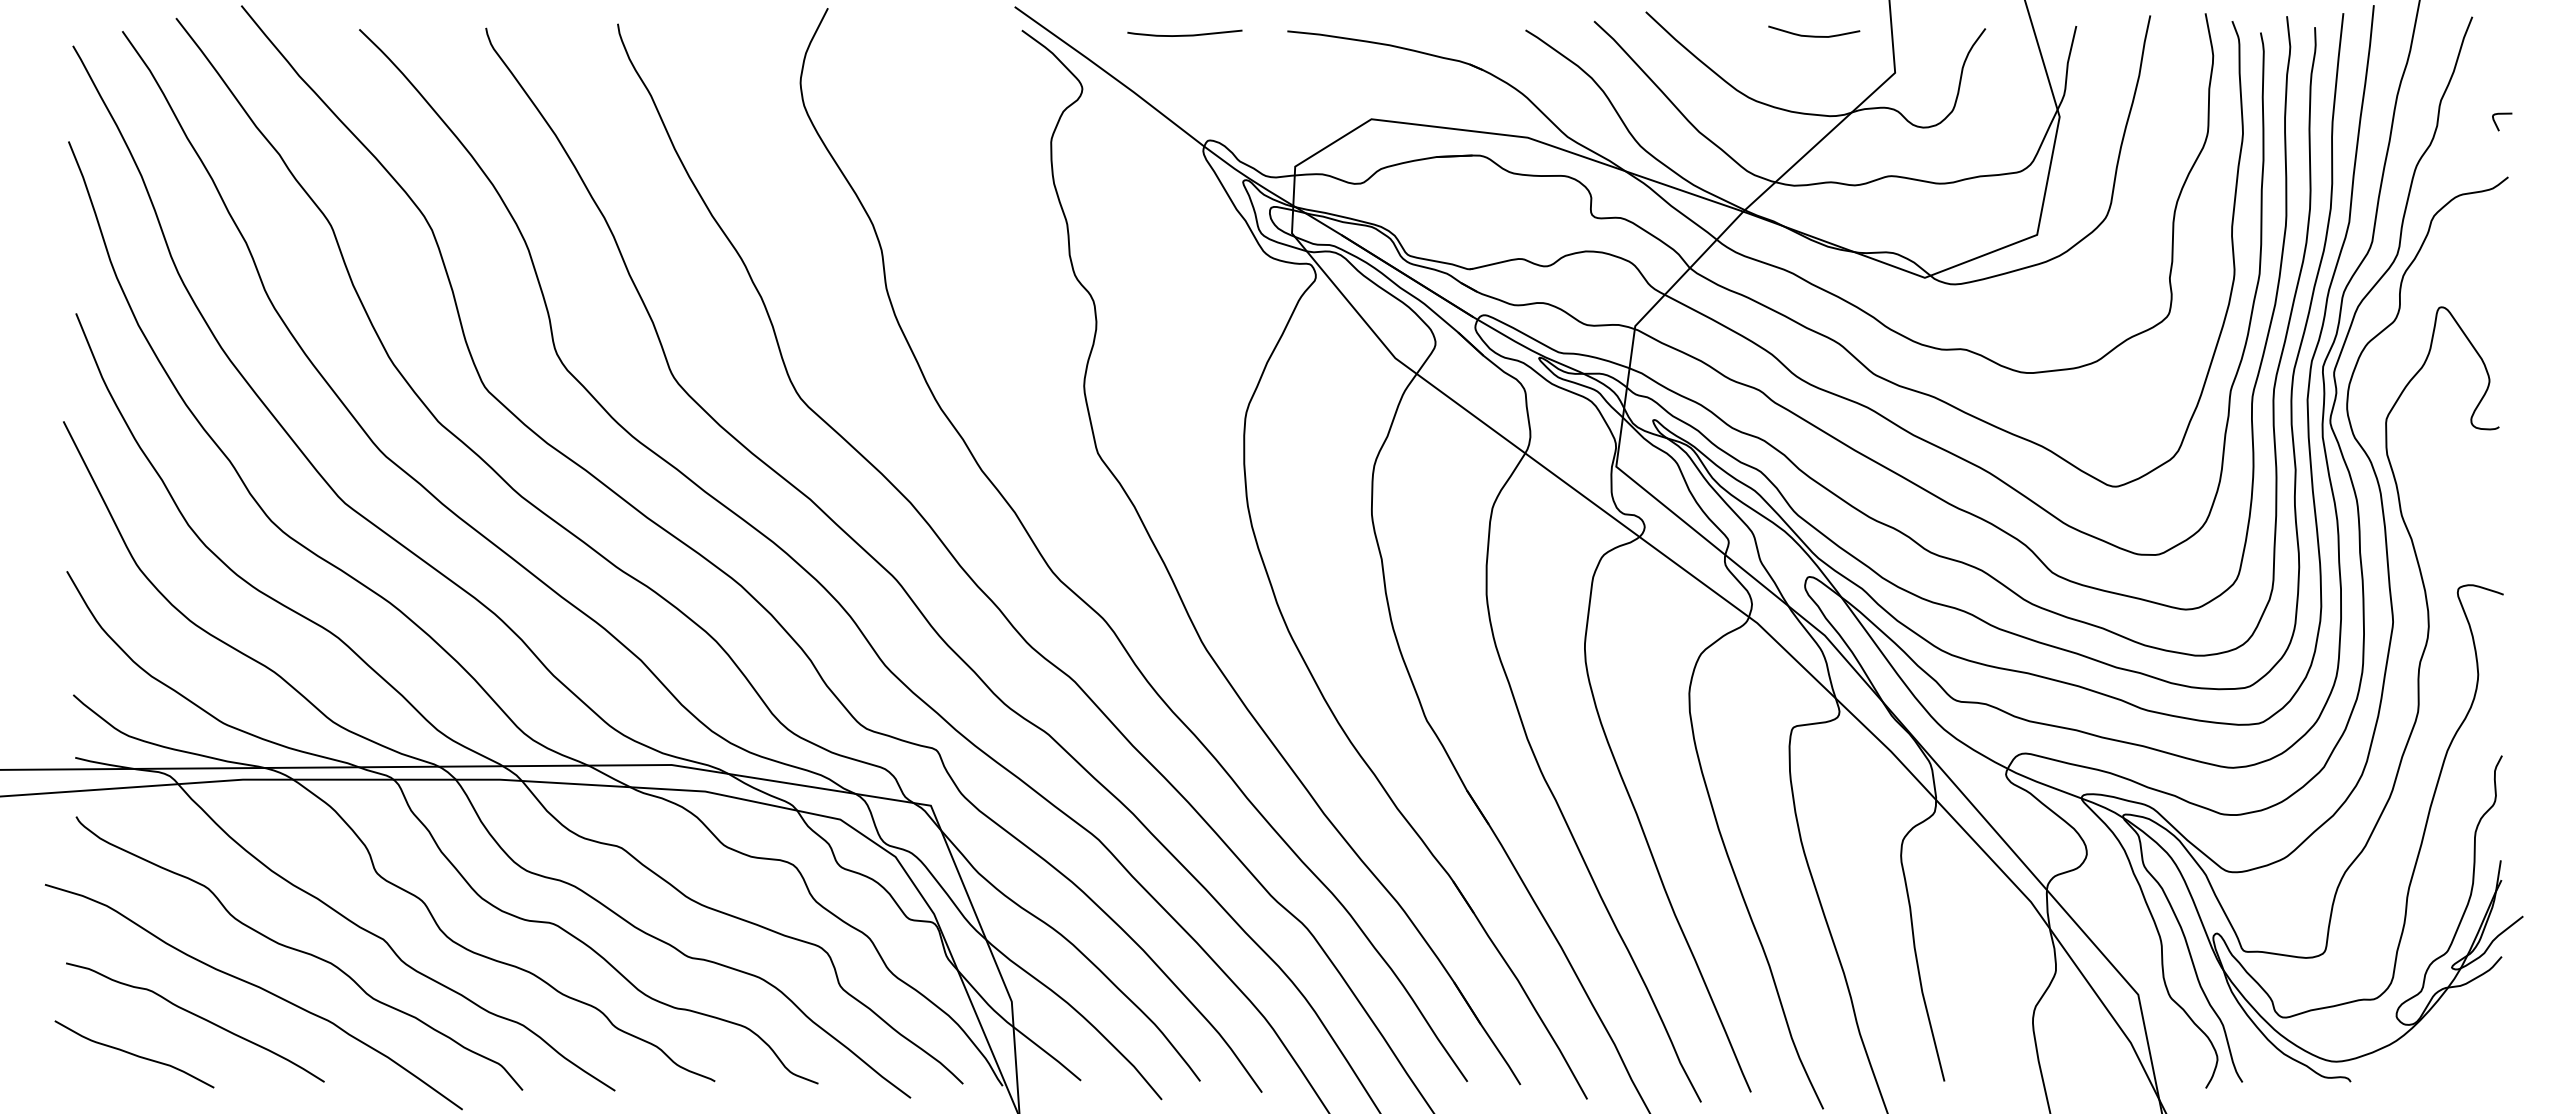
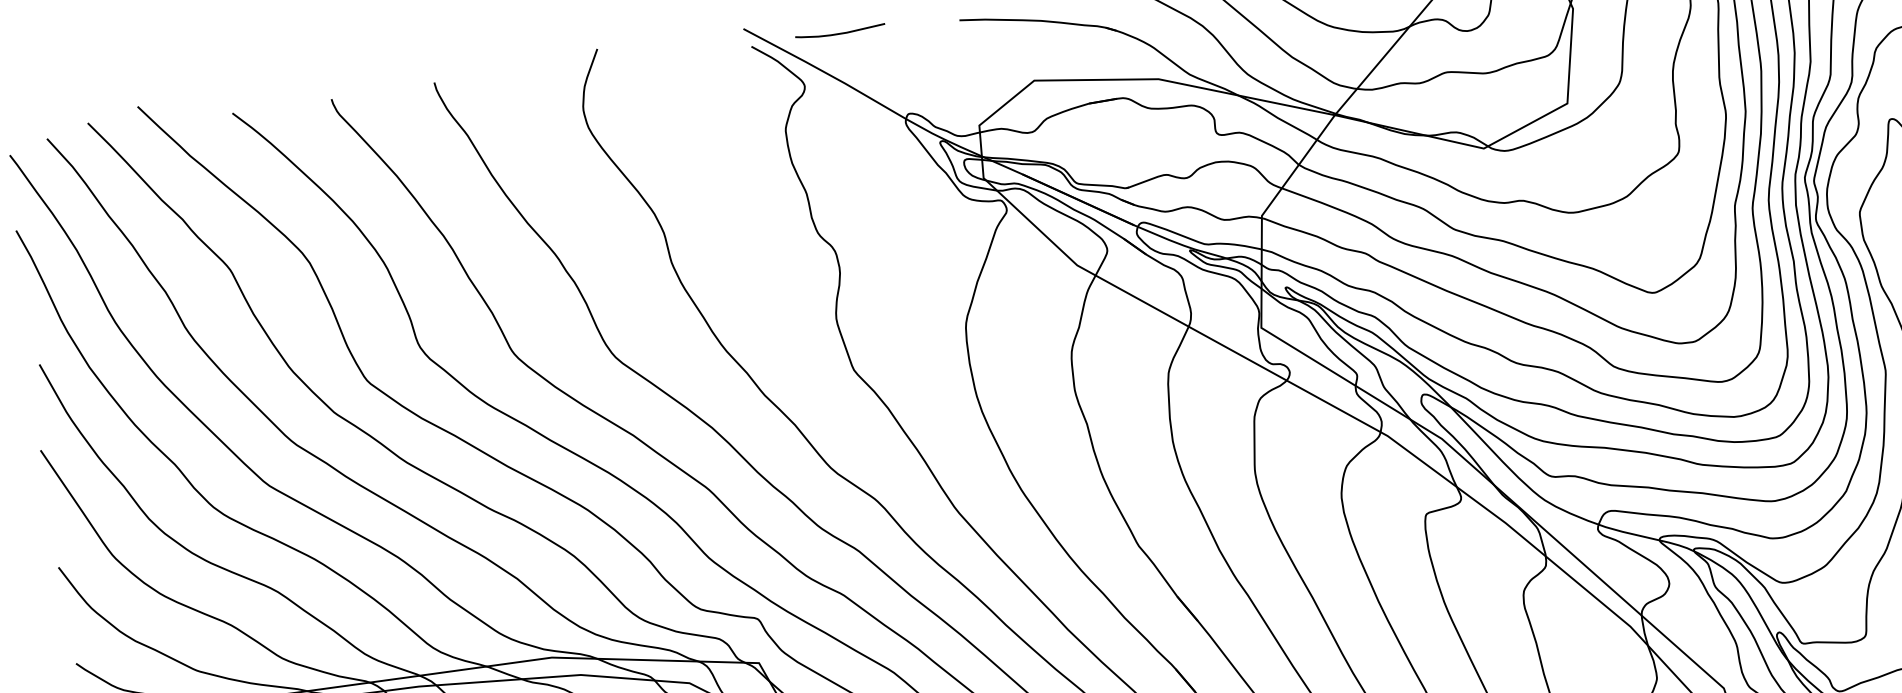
curve: (1184, 34) -> (840, 32), moved

